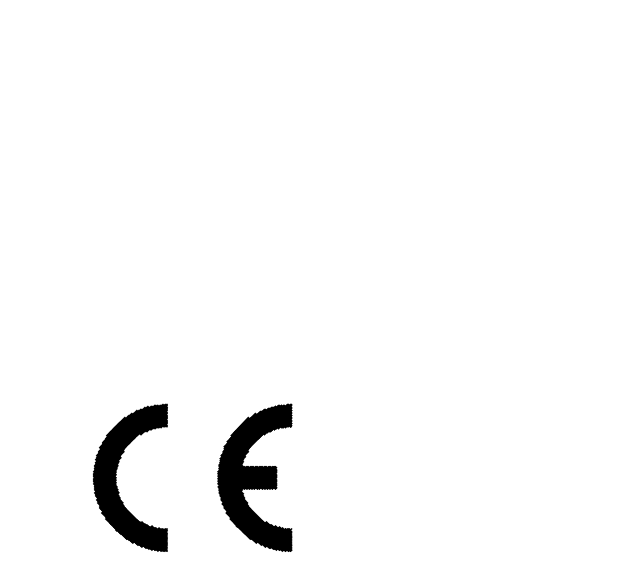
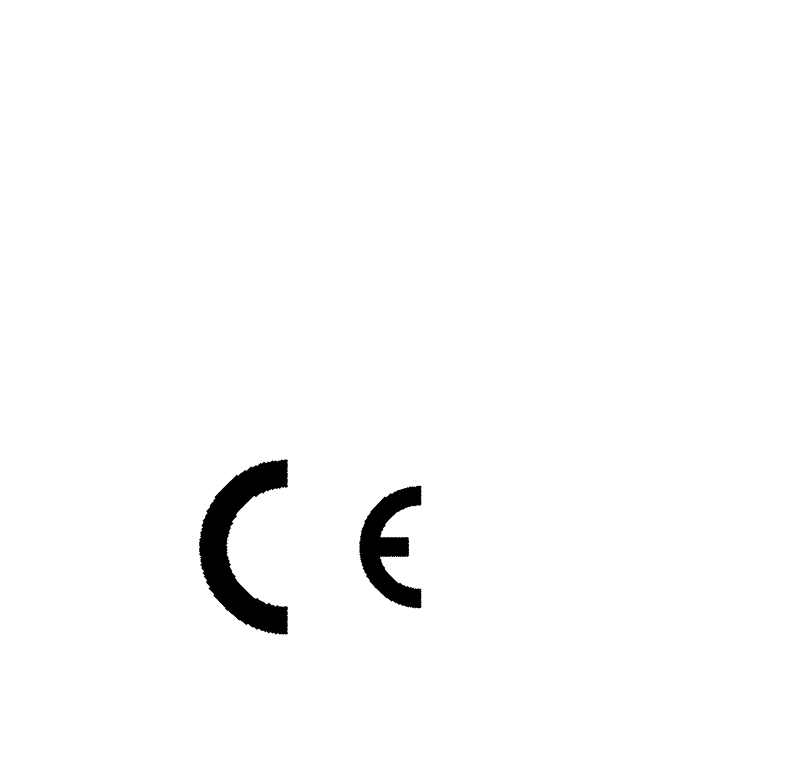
part: (255, 477) -> (390, 546), size x0.7

